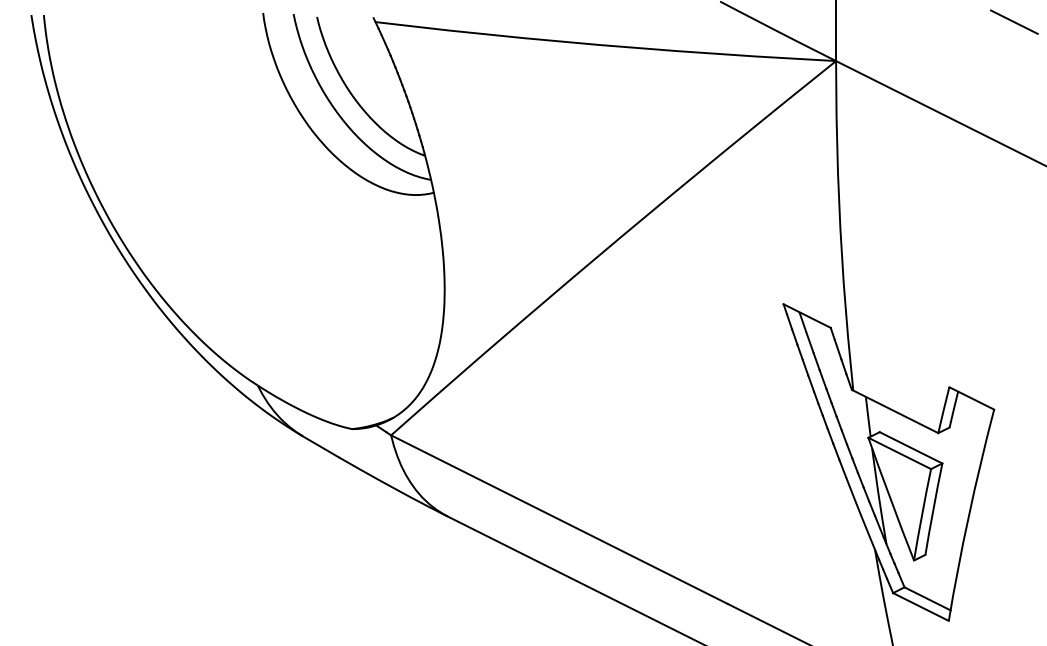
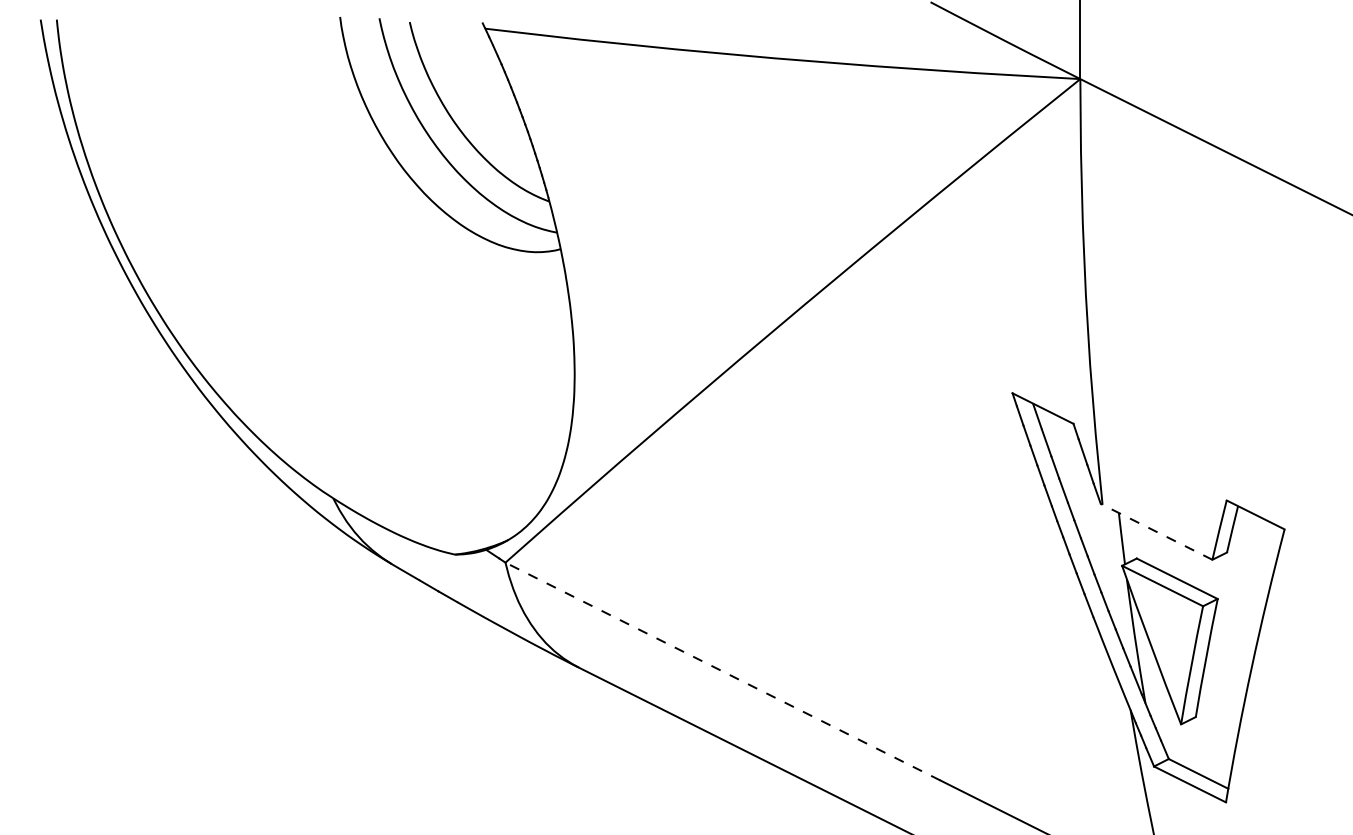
line: (1014, 21) -> (1310, 27), removed
line: (895, 411) -> (1157, 531), solid -> dashed
line: (558, 519) -> (721, 671), solid -> dashed

